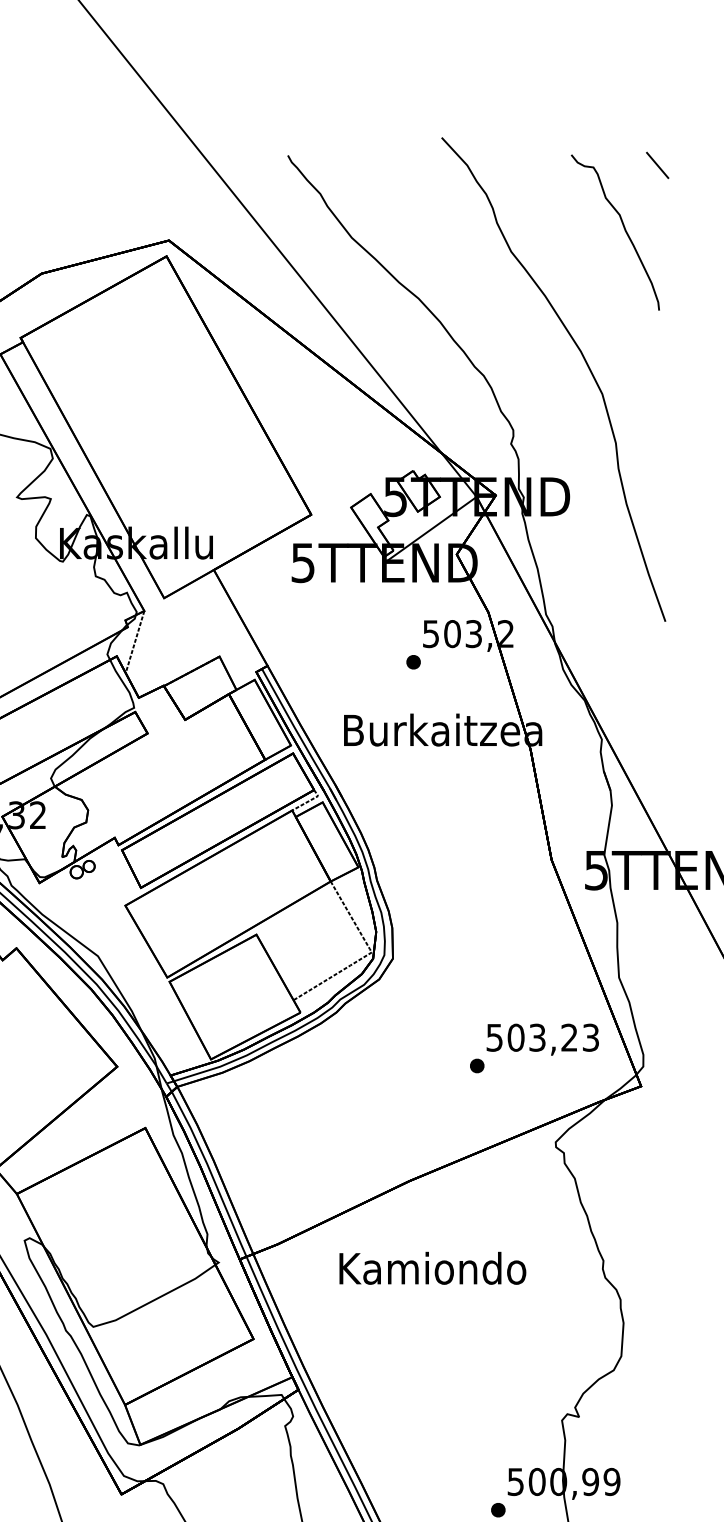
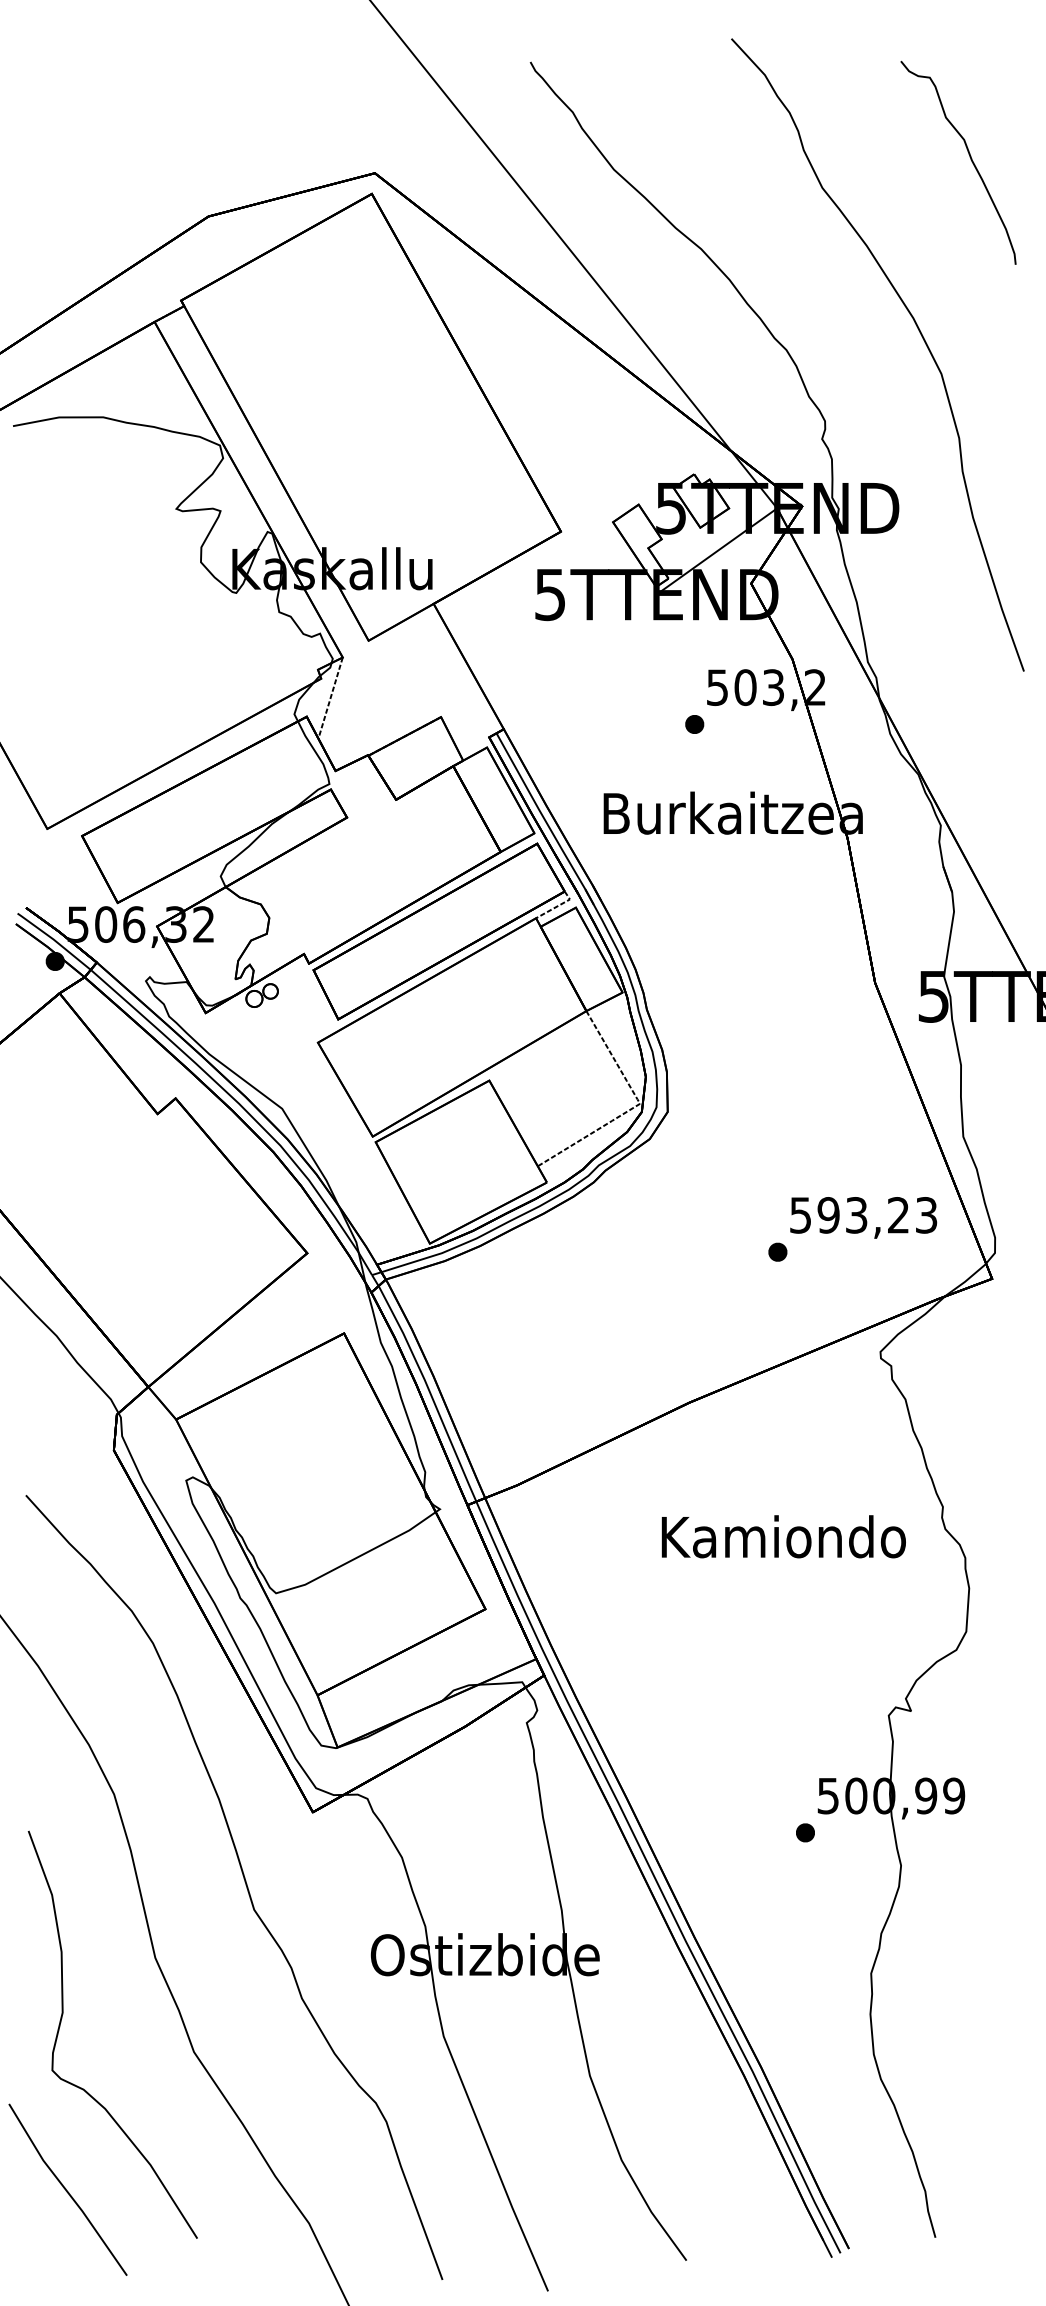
line: (657, 165) -> (1013, 74), removed
text: (515, 1037) -> (828, 1215), 503,23 -> 593,23
text: (432, 1268) -> (783, 1536), moved

